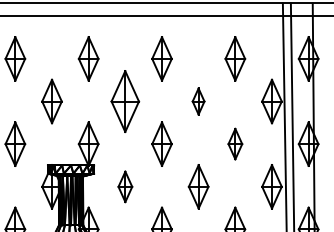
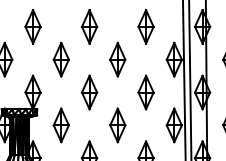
part: (125, 101) -> (61, 59), size x0.71
part: (198, 101) -> (117, 59), size x1.67
part: (235, 143) -> (146, 92), size x1.43
part: (125, 186) -> (61, 125), size x1.43

